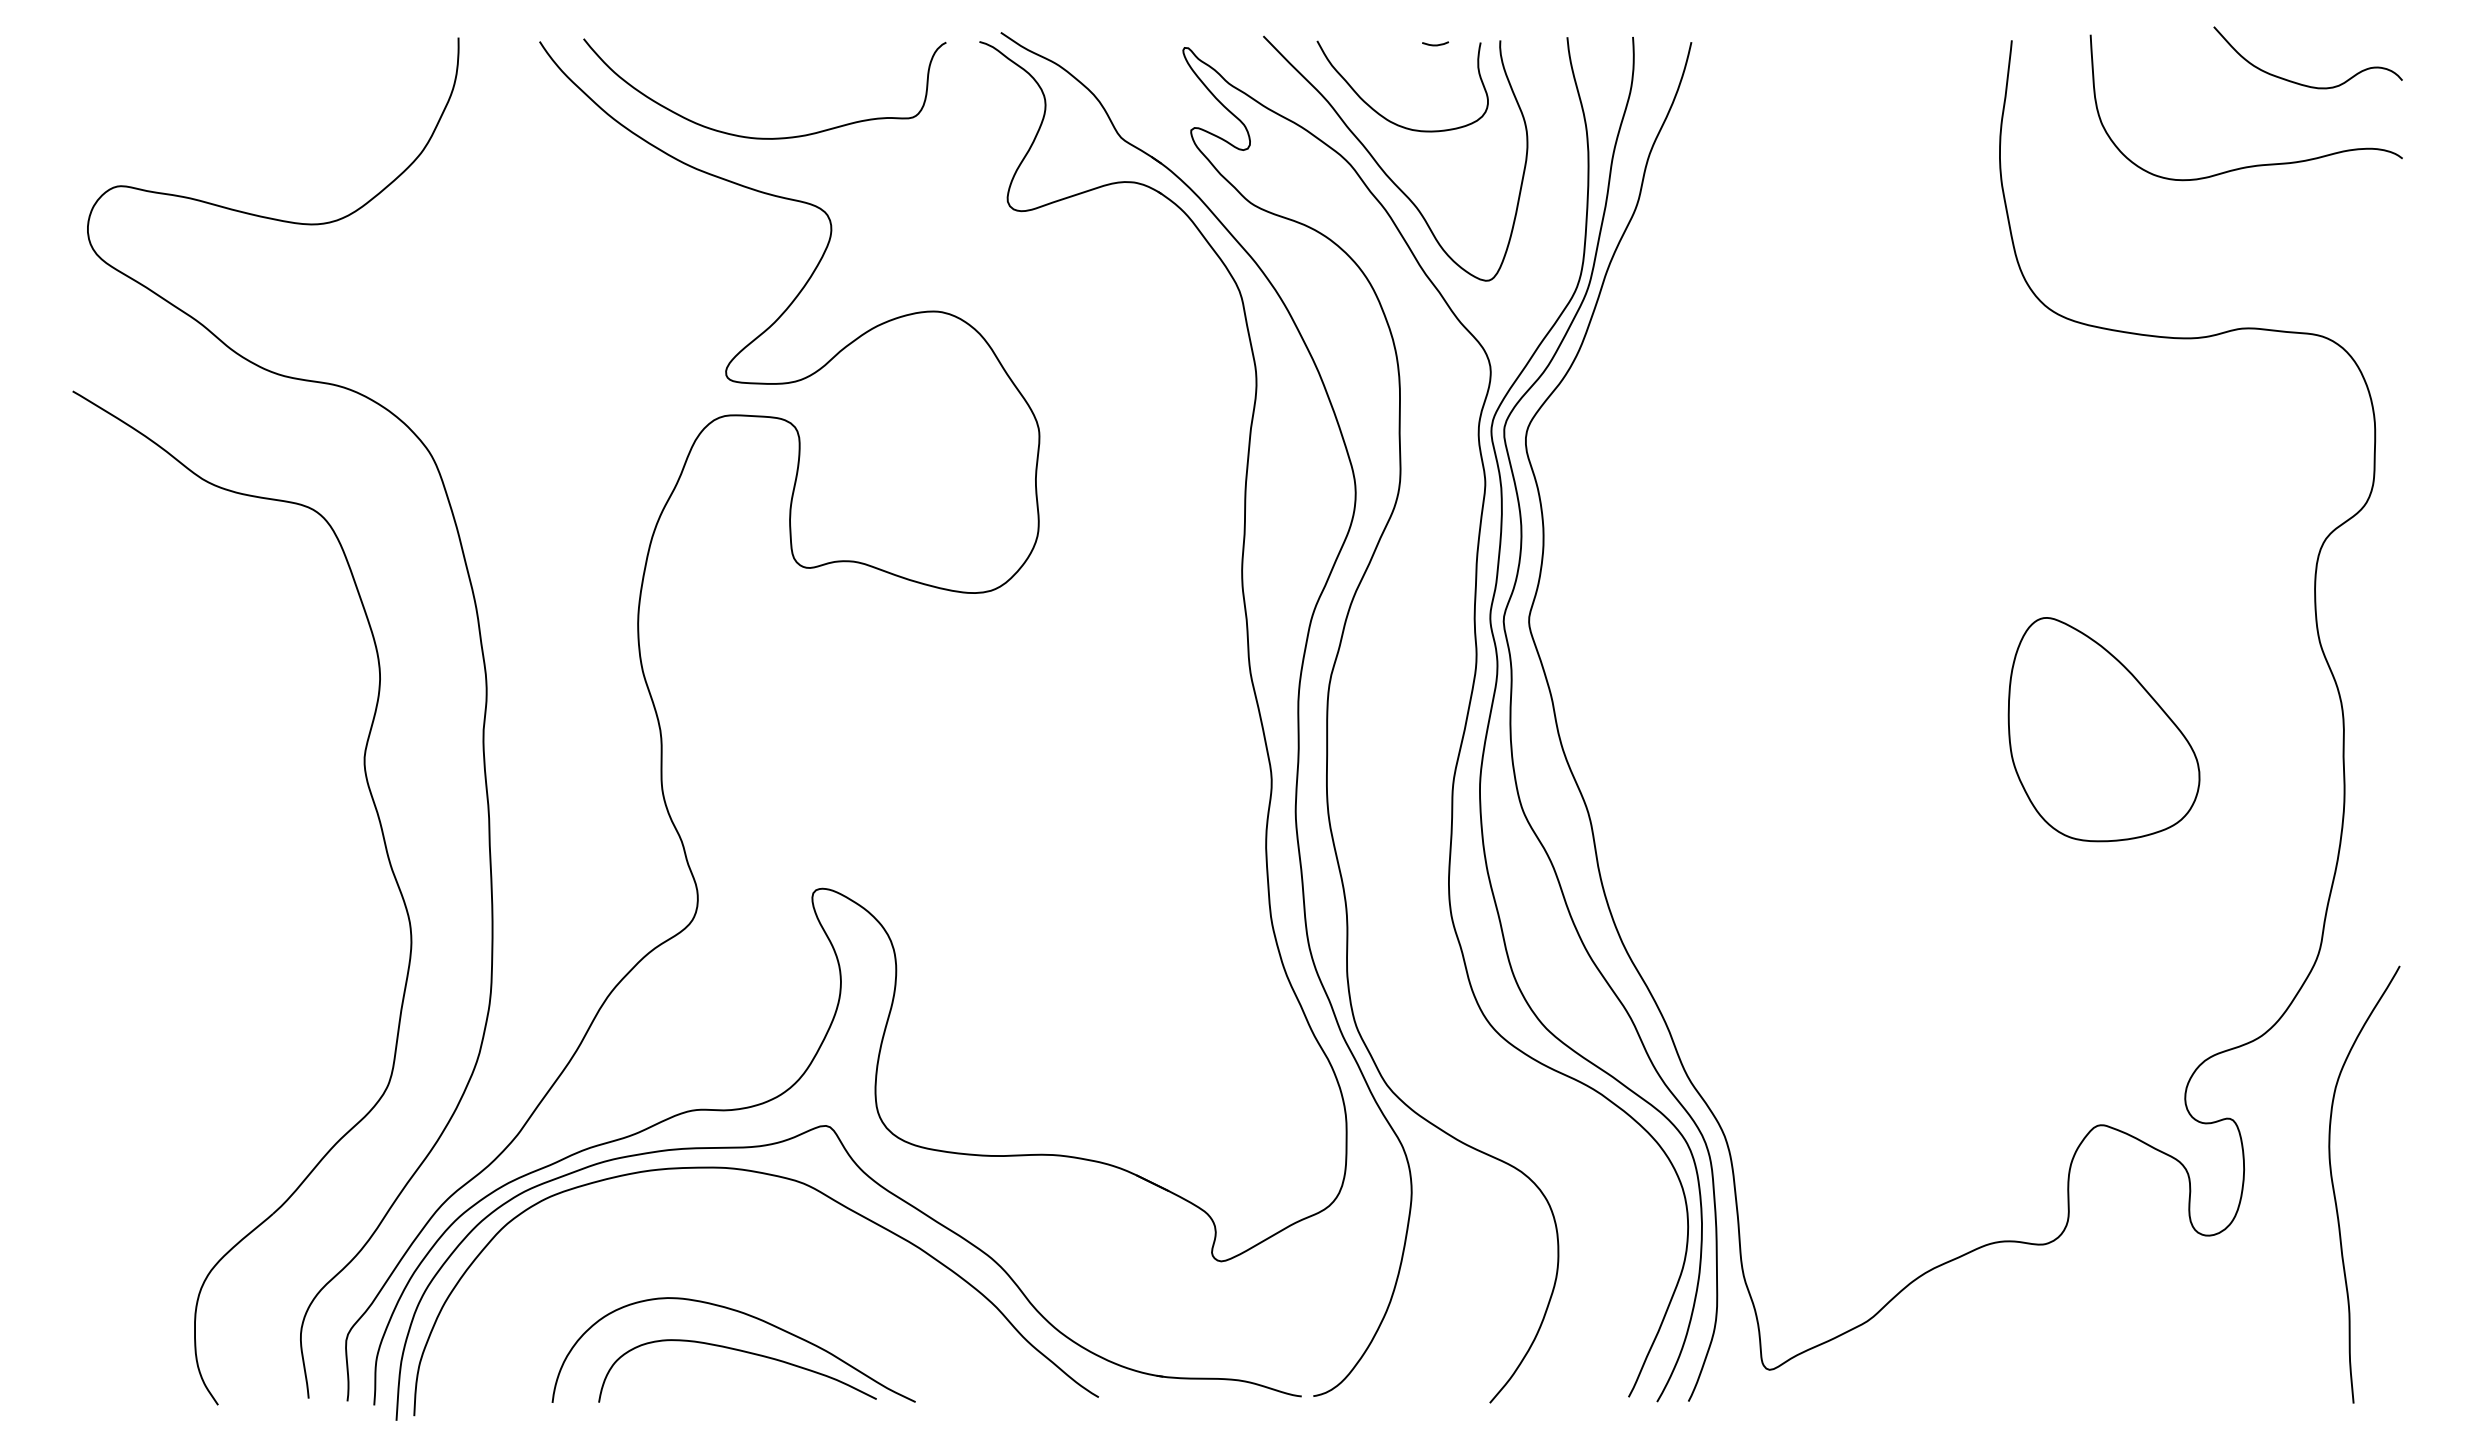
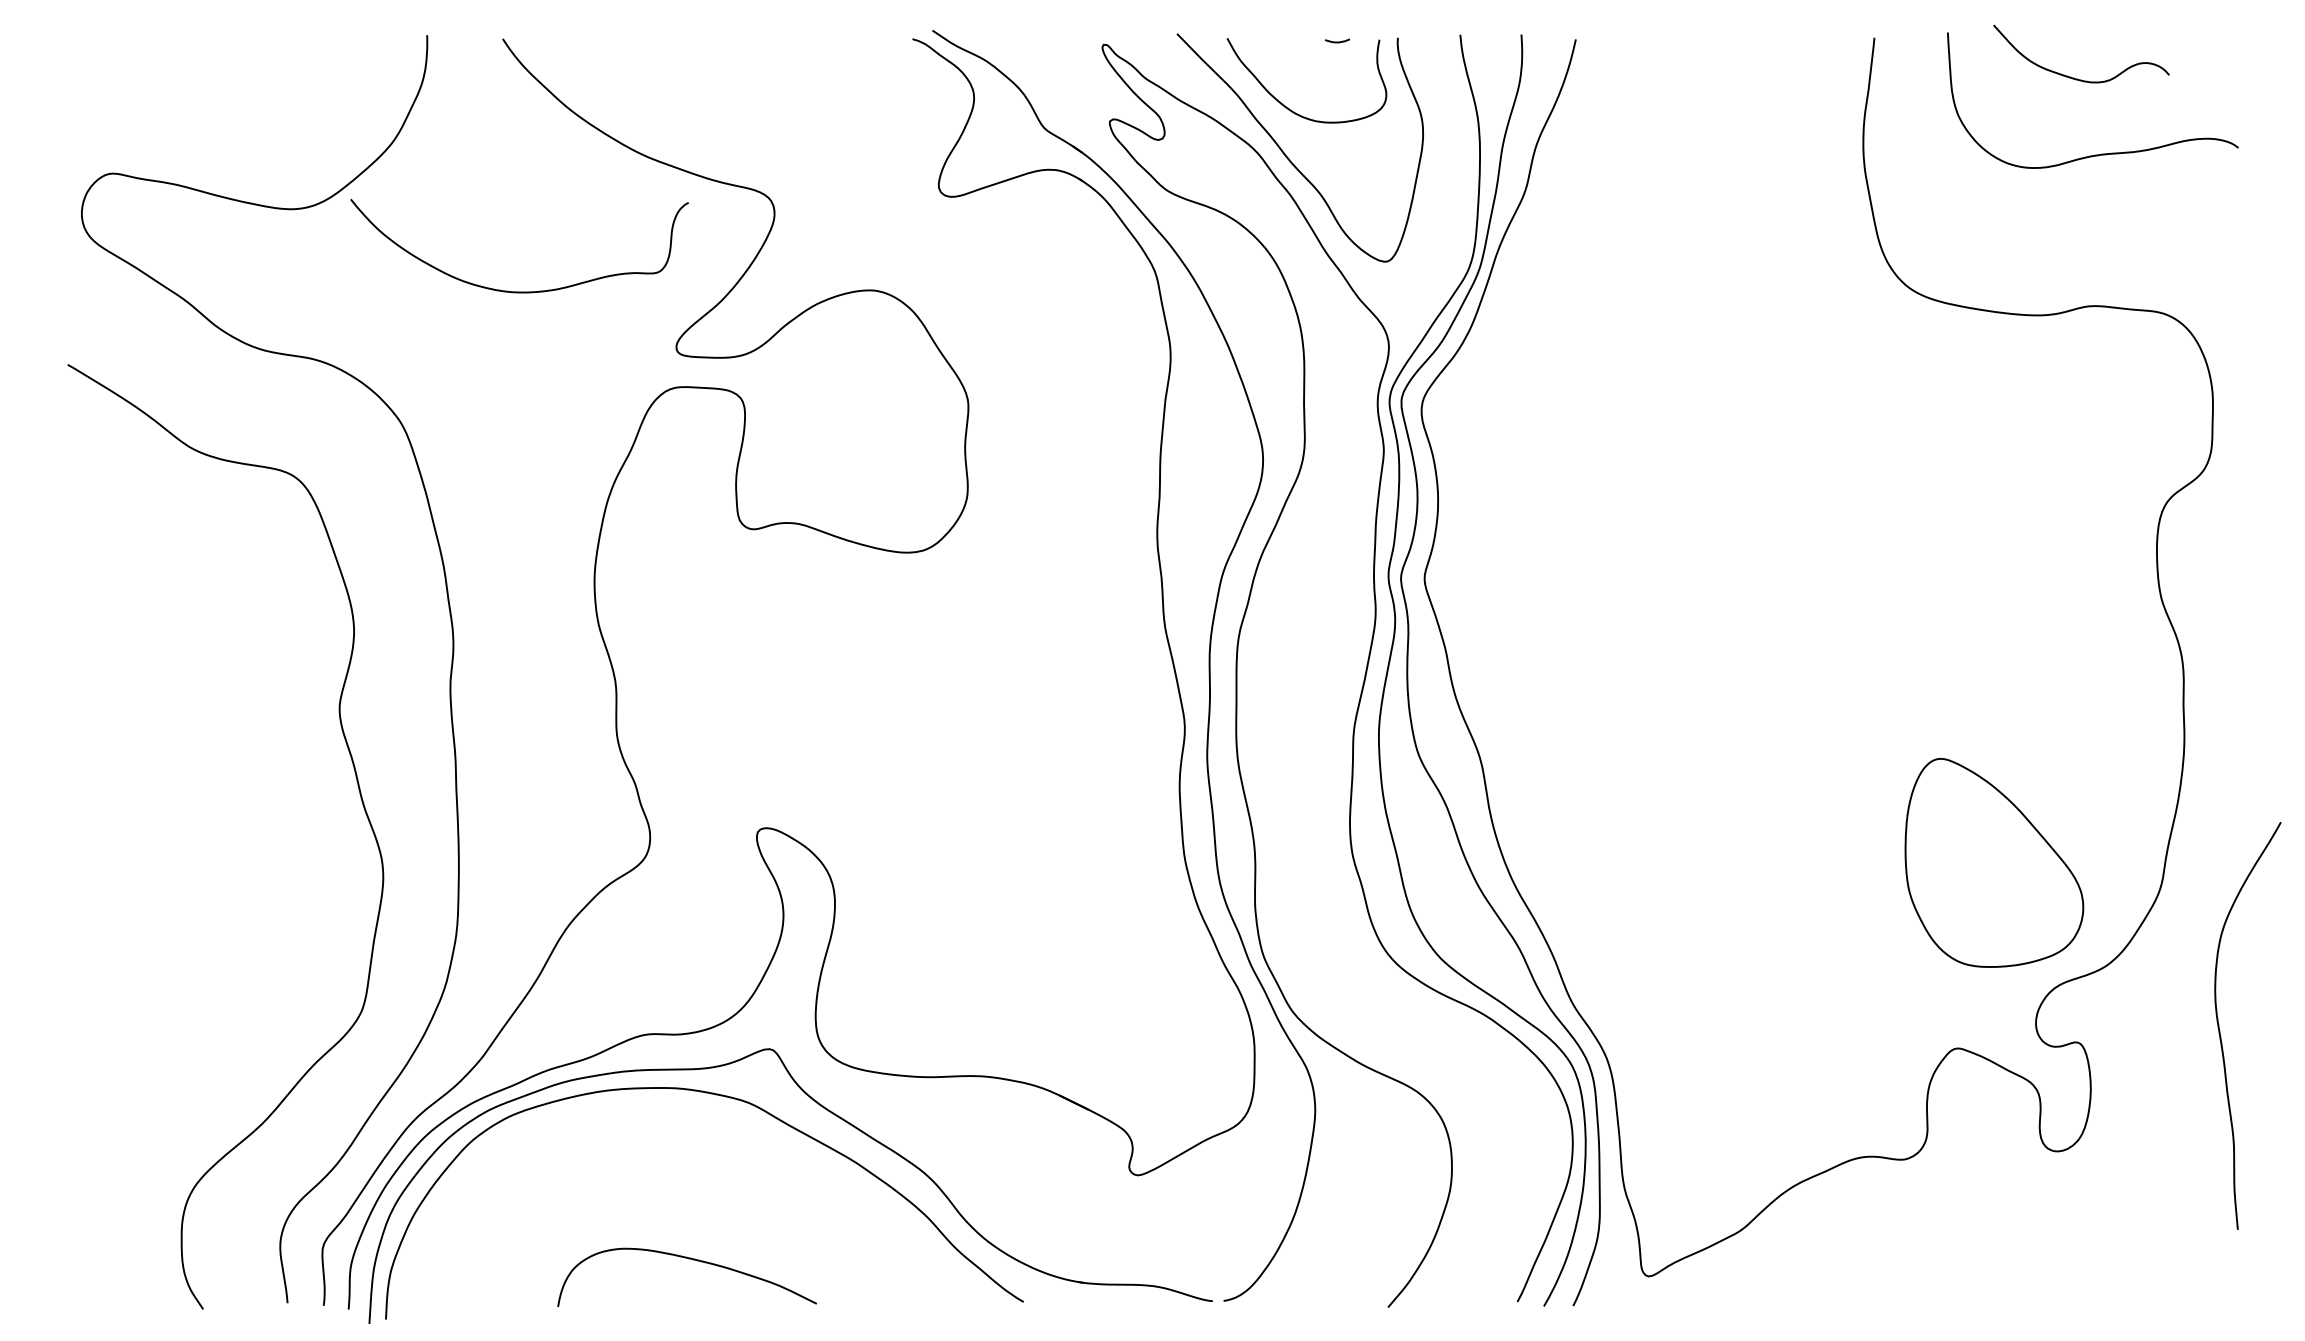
curve: (2299, 83) -> (2073, 77), moved
curve: (764, 137) -> (519, 291), moved
part: (2104, 729) -> (1994, 862), moved
curve: (2334, 1189) -> (2220, 1030), moved
curve: (745, 1315) -> (694, 1225), removed

